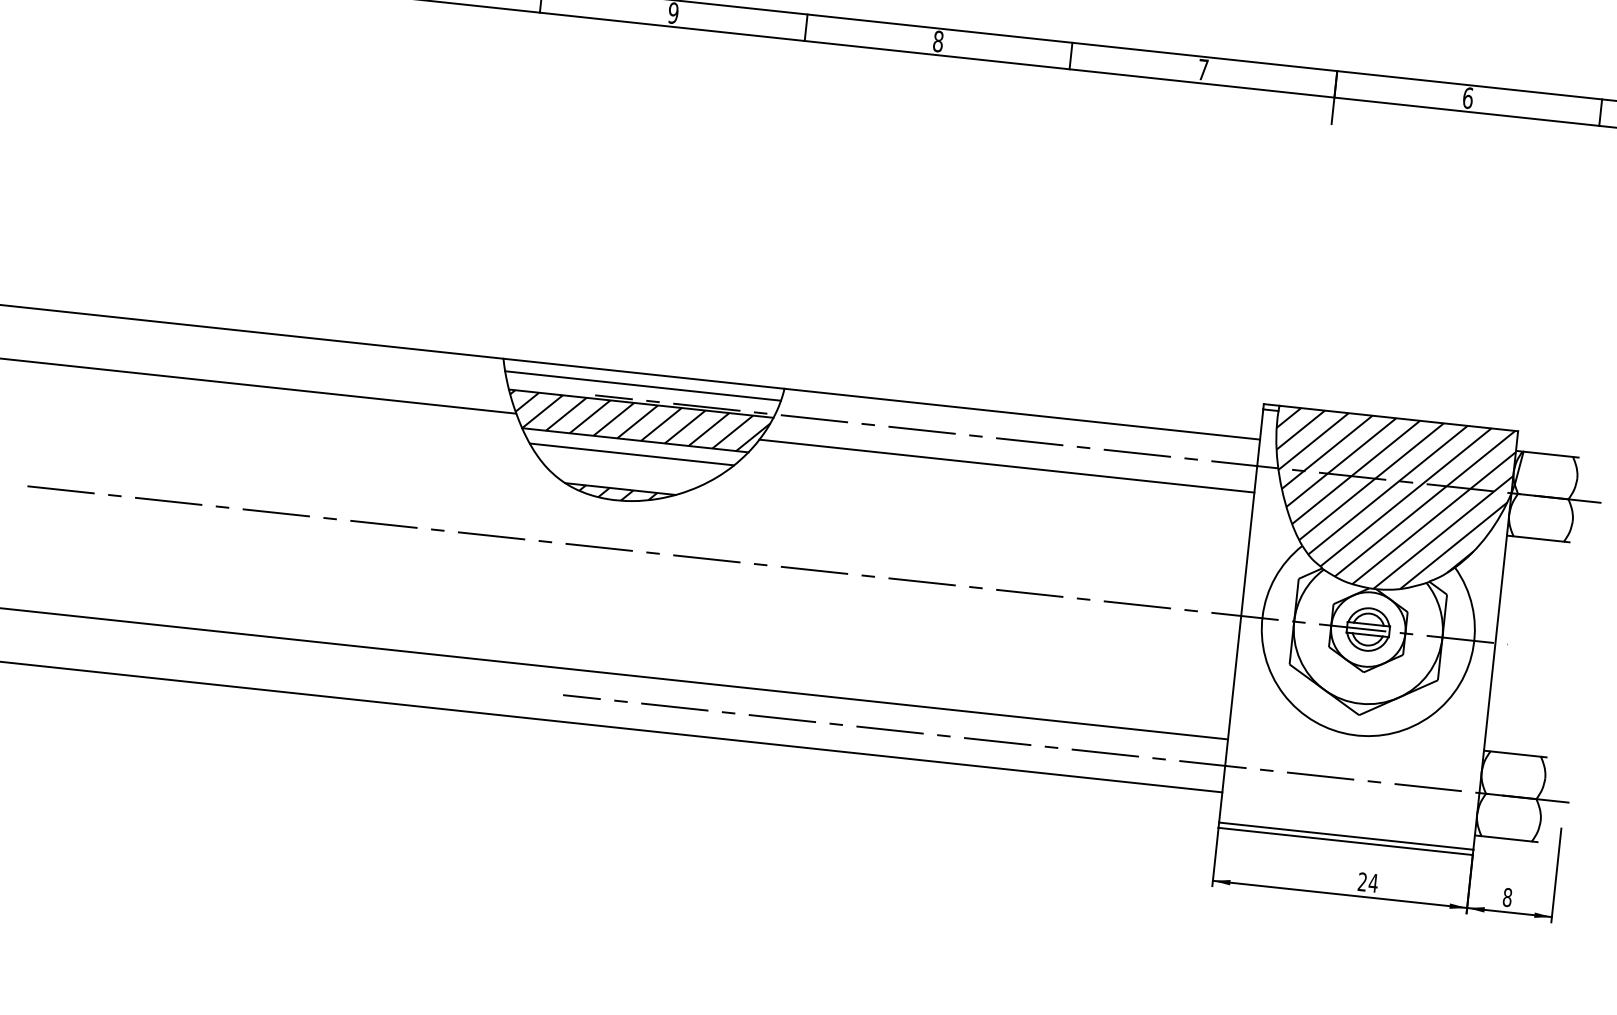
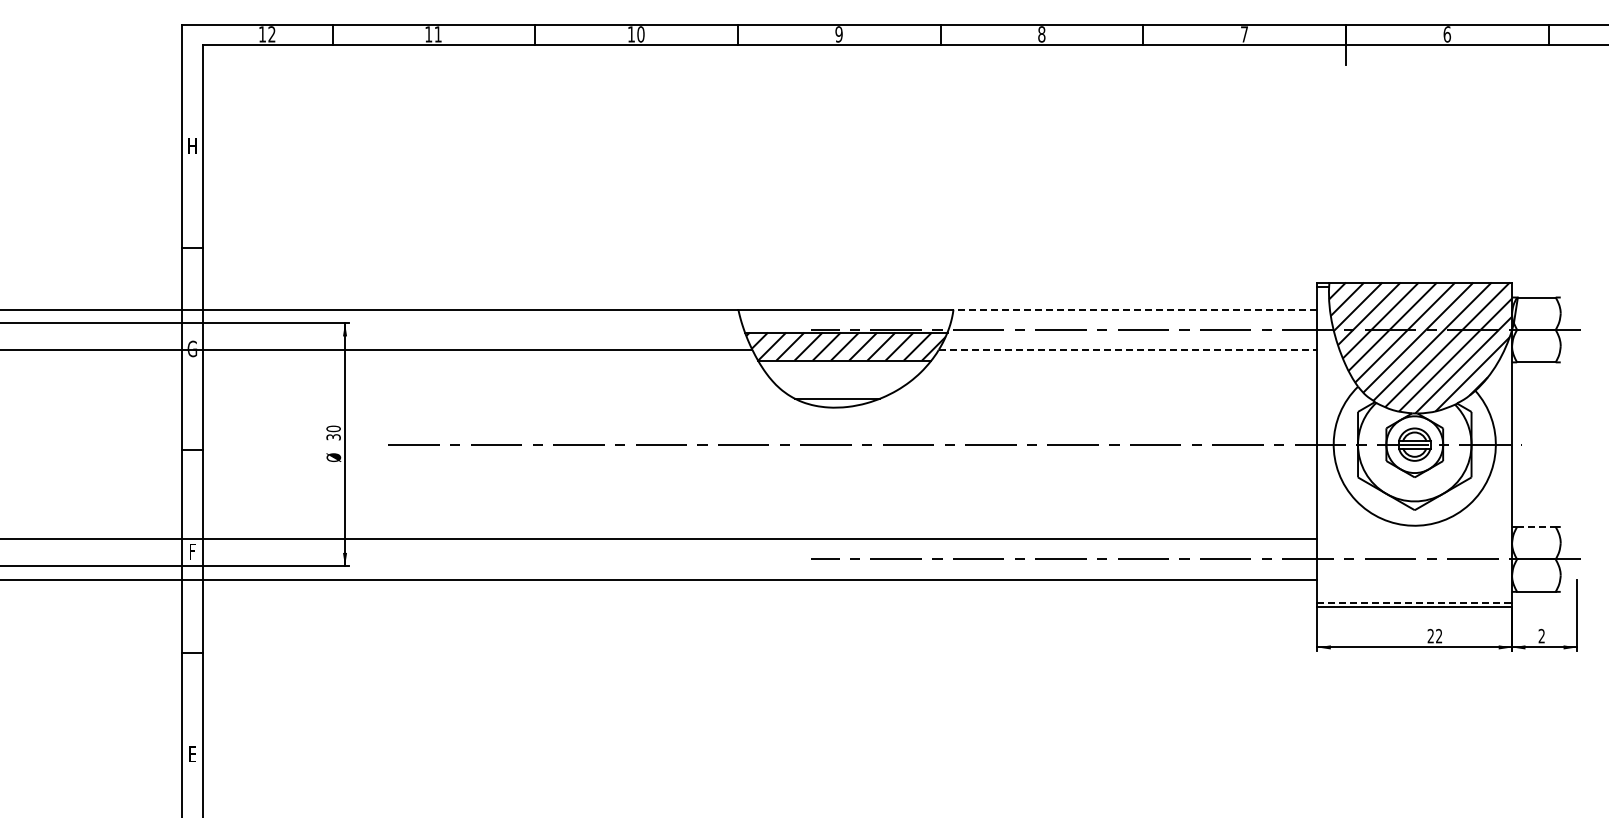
line: (642, 386) -> (845, 319), removed
line: (1021, 413) -> (1134, 309), solid -> dashed
line: (632, 454) -> (843, 371), removed
line: (1007, 466) -> (1128, 350), solid -> dashed
hatch: (617, 493) -> (835, 402), removed
line: (1515, 753) -> (1536, 526), solid -> dashed
line: (1347, 835) -> (1415, 602), solid -> dashed
text: (1372, 883) -> (1438, 636), 24 -> 22
text: (1507, 897) -> (1541, 636), 8 -> 2

